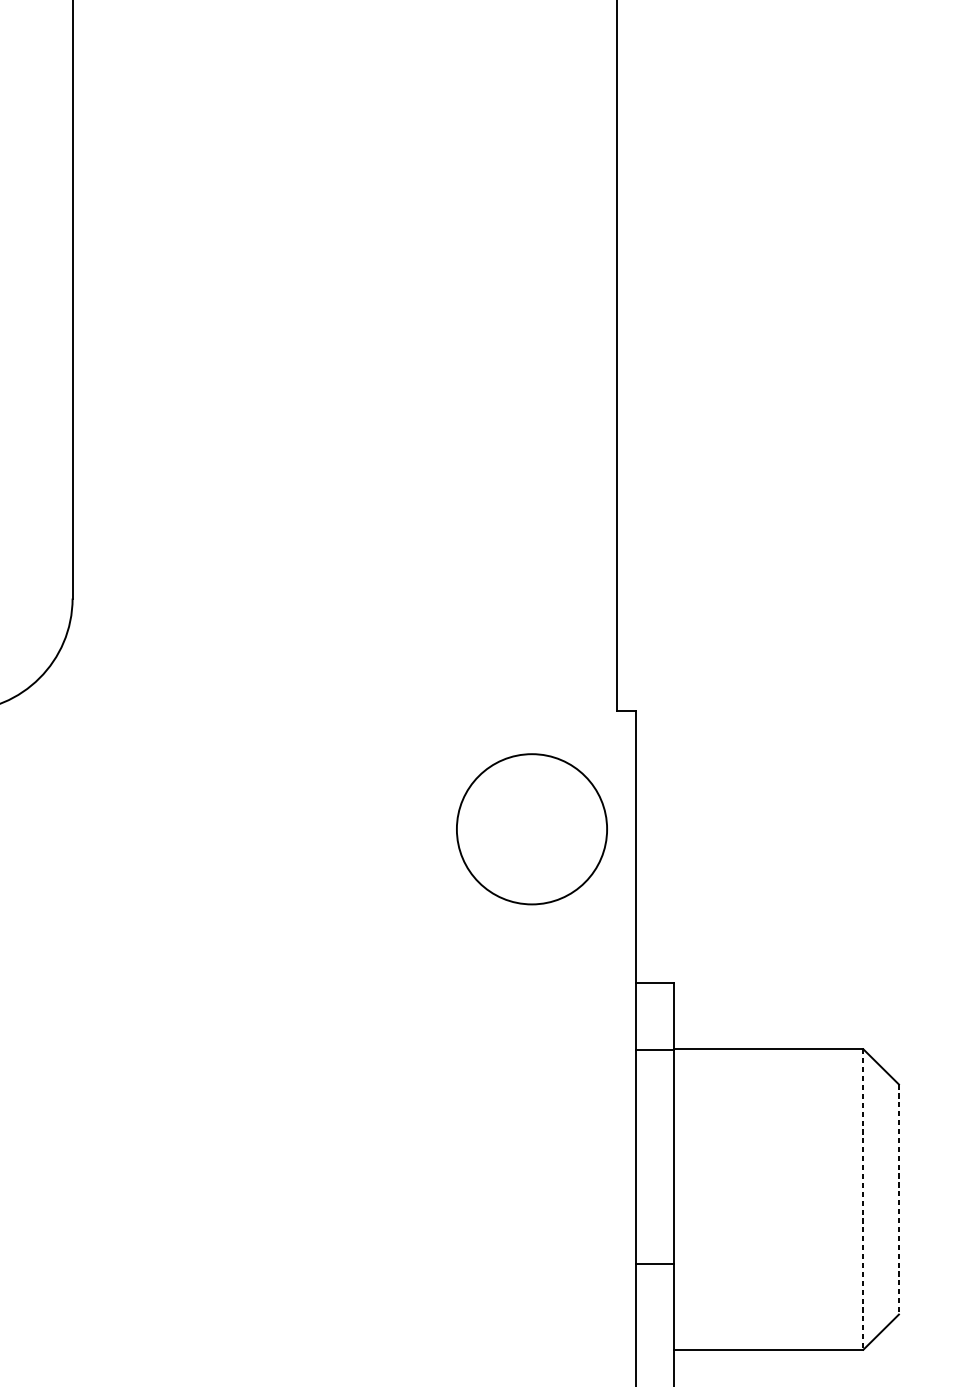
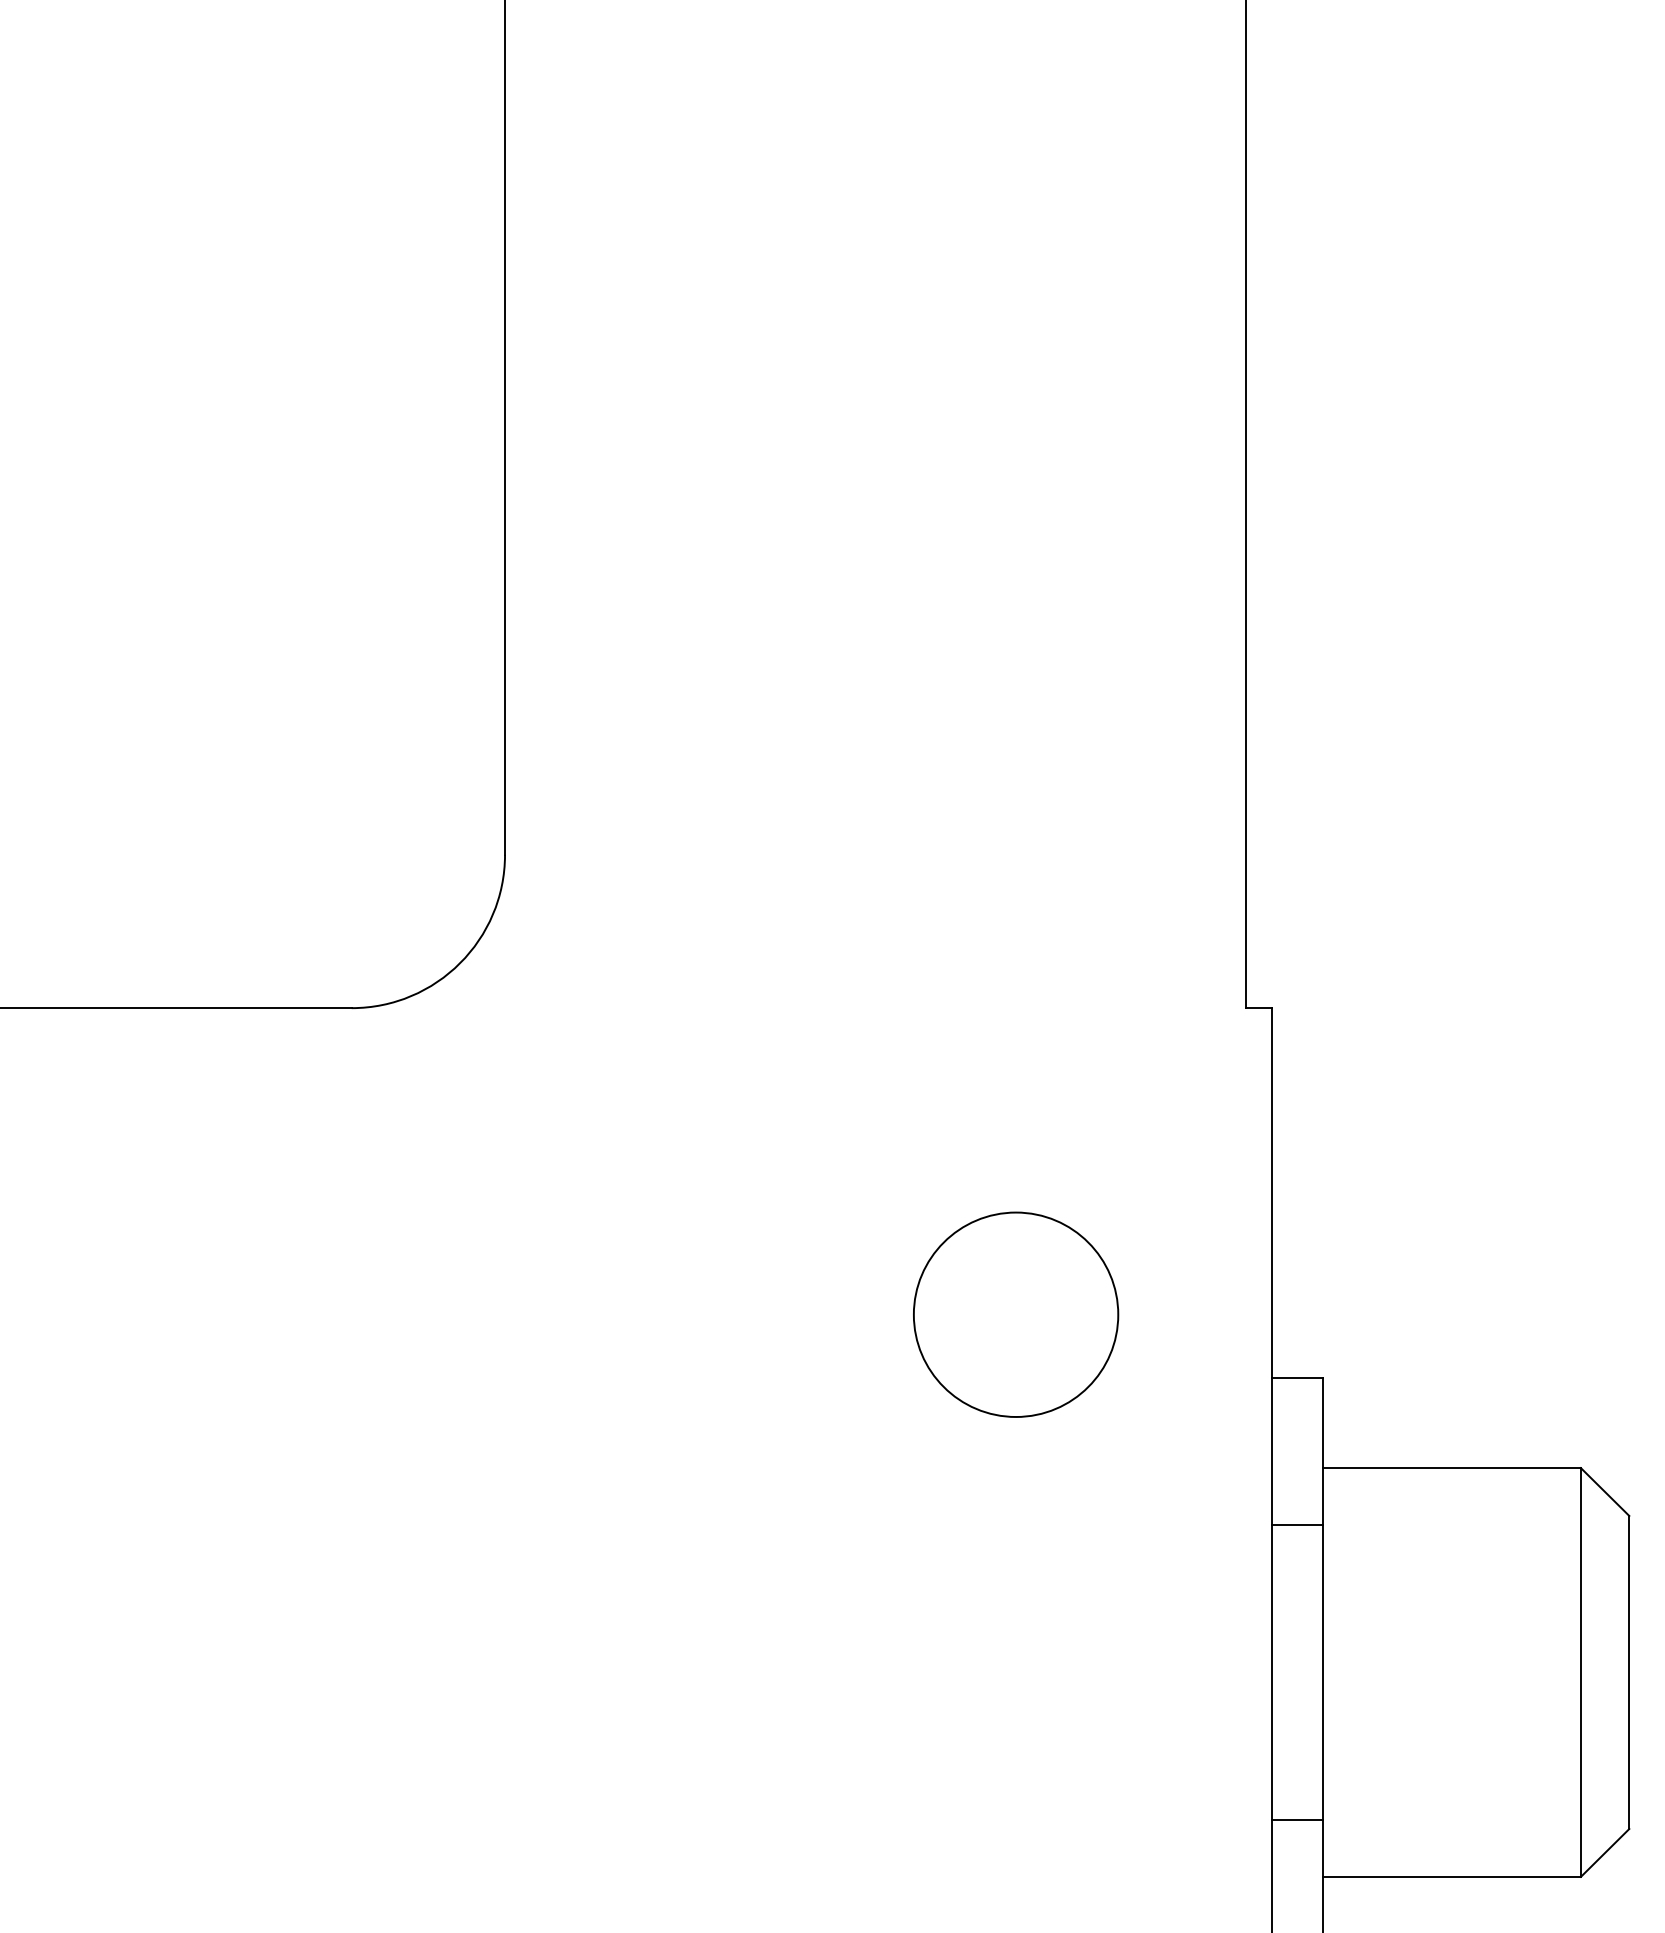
circle: (532, 829) -> (1016, 1314), moved
line: (654, 1050) -> (1296, 1525), moved
line: (899, 1199) -> (1629, 1672), dashed -> solid
line: (863, 1200) -> (1580, 1673), dashed -> solid
line: (654, 1263) -> (1296, 1819), moved

